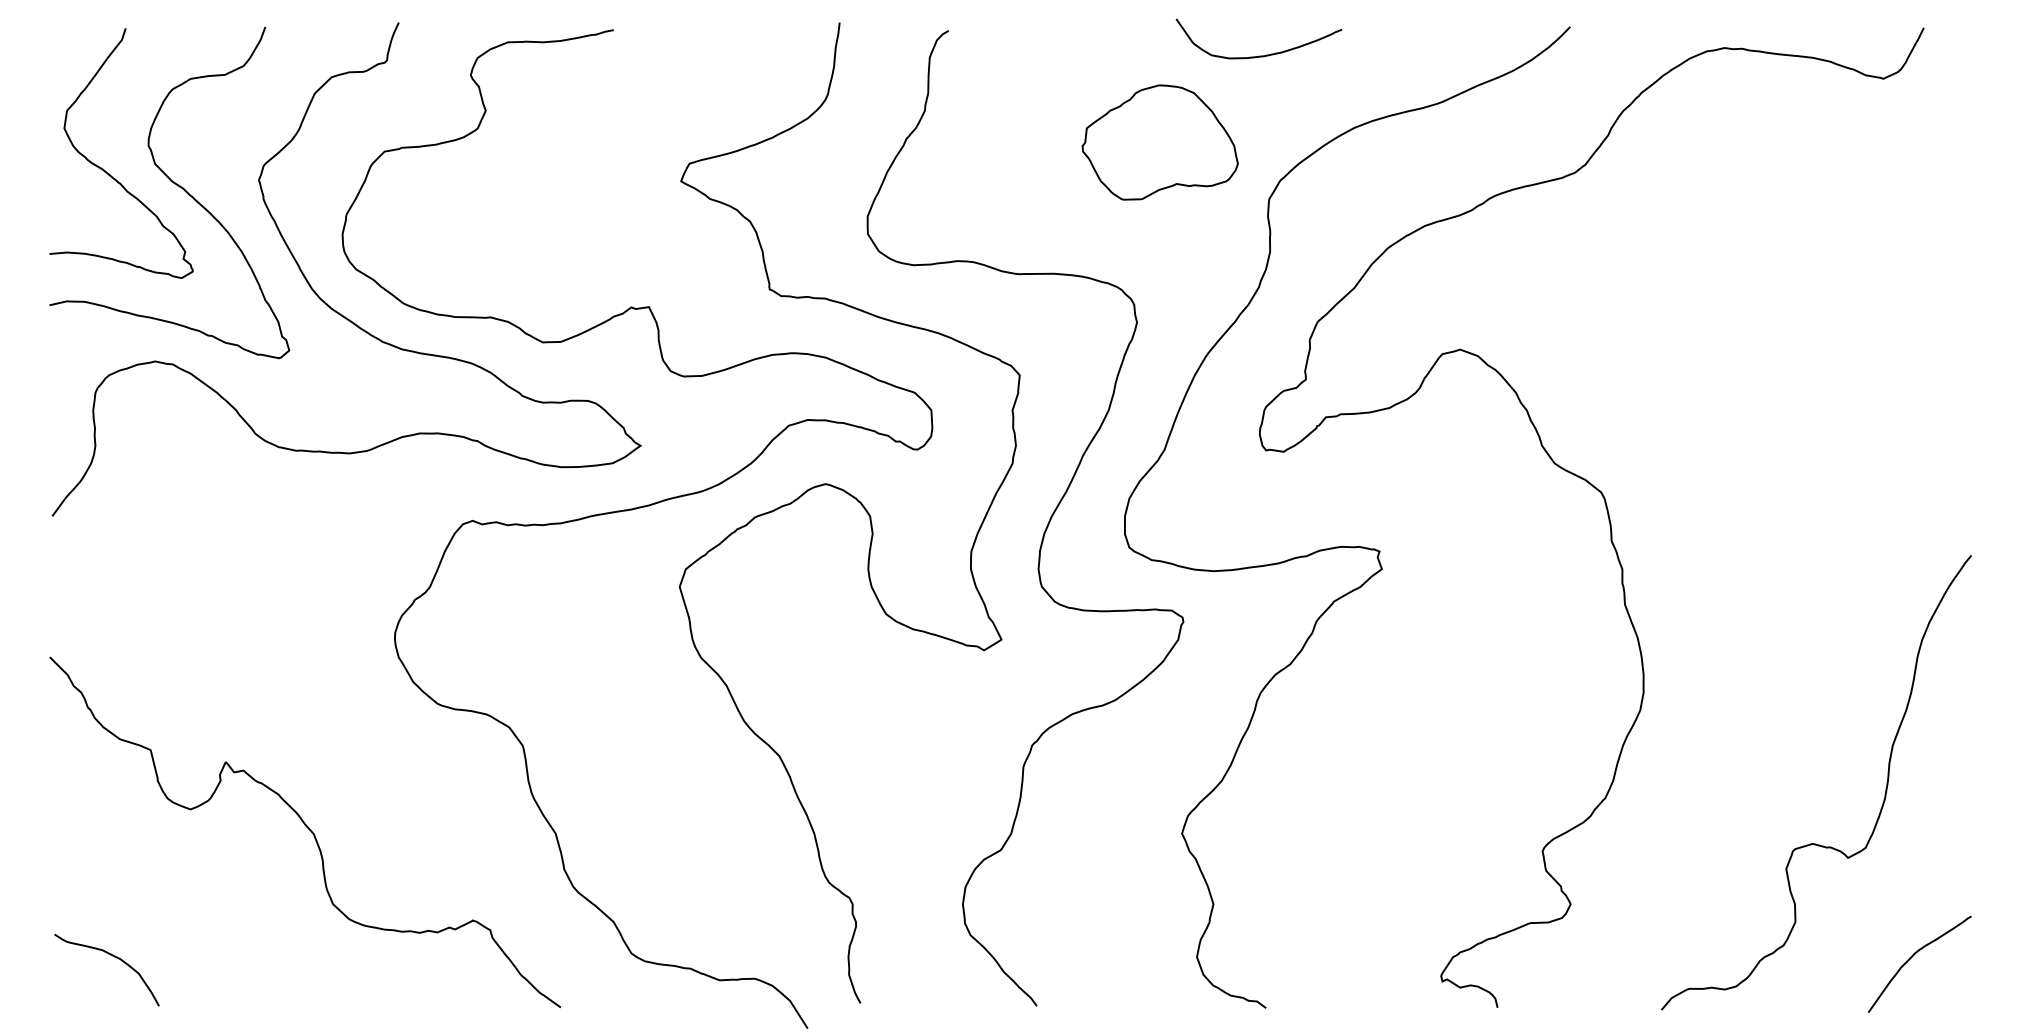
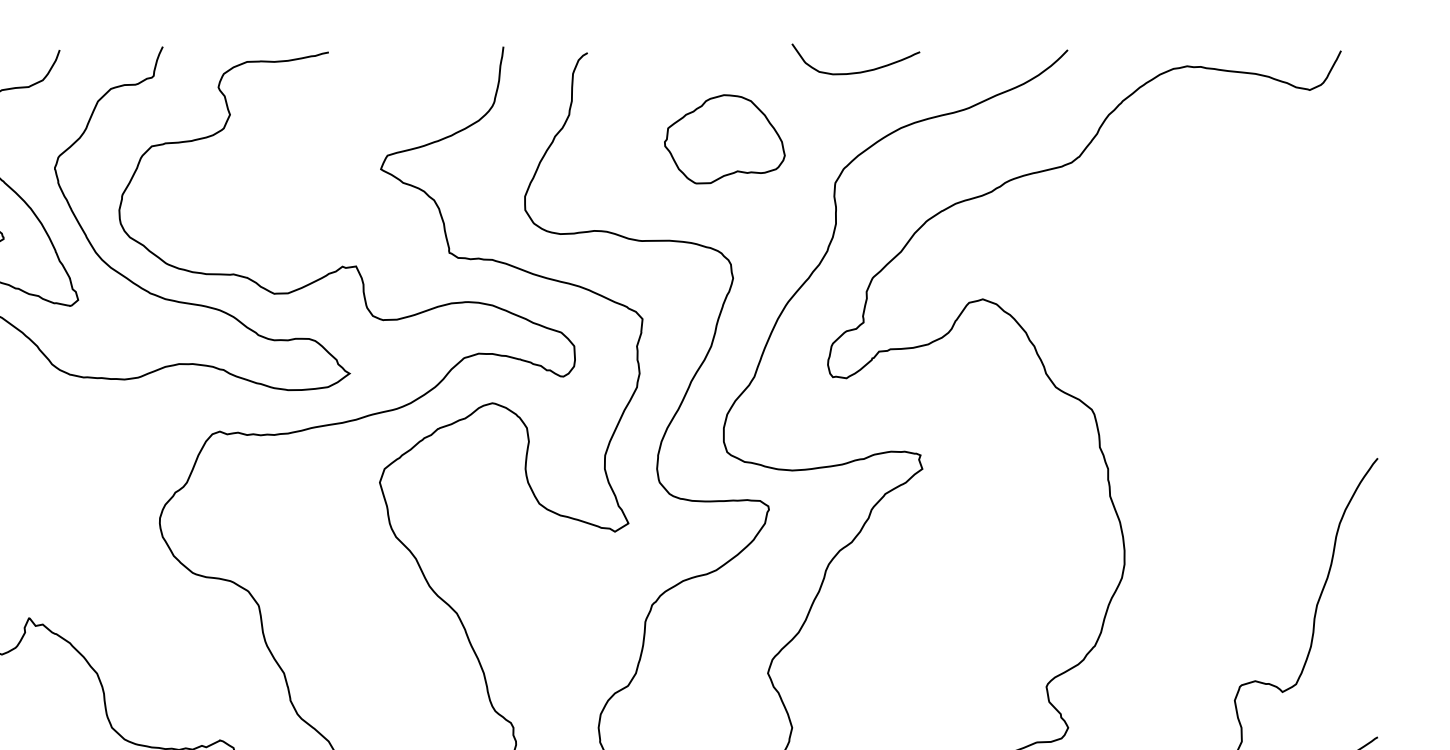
curve: (1258, 55) -> (855, 72), moved
part: (1159, 142) -> (724, 139), moved

